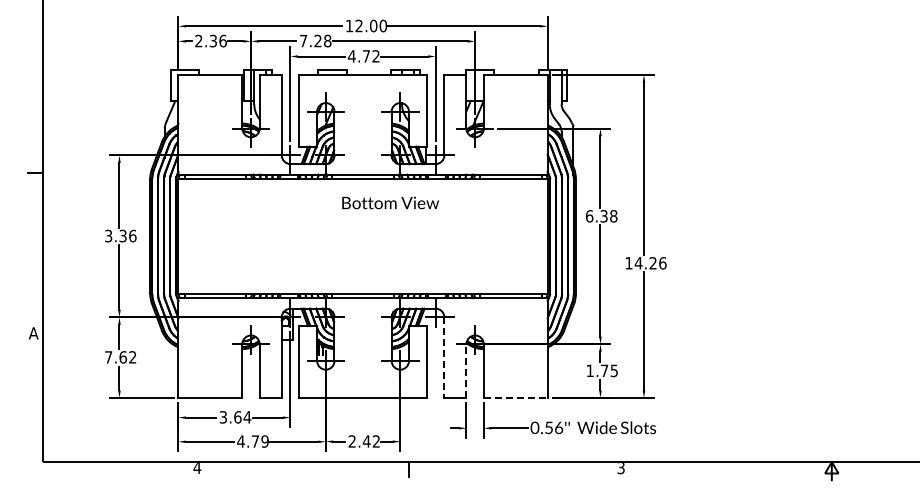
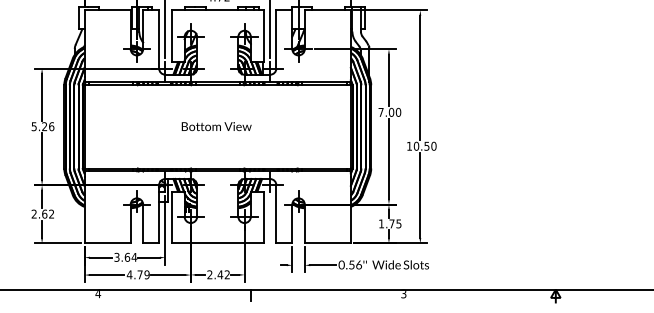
text: (390, 202) -> (216, 126), moved
text: (601, 216) -> (389, 112), 6.38 -> 7.00
text: (115, 235) -> (39, 126), 3.36 -> 5.26
text: (650, 263) -> (425, 146), 14.26 -> 10.50
text: (108, 357) -> (34, 214), 7.62 -> 2.62
line: (444, 358) -> (276, 214), dashed -> solid
line: (466, 371) -> (292, 224), dashed -> solid
line: (515, 398) -> (327, 243), dashed -> solid

